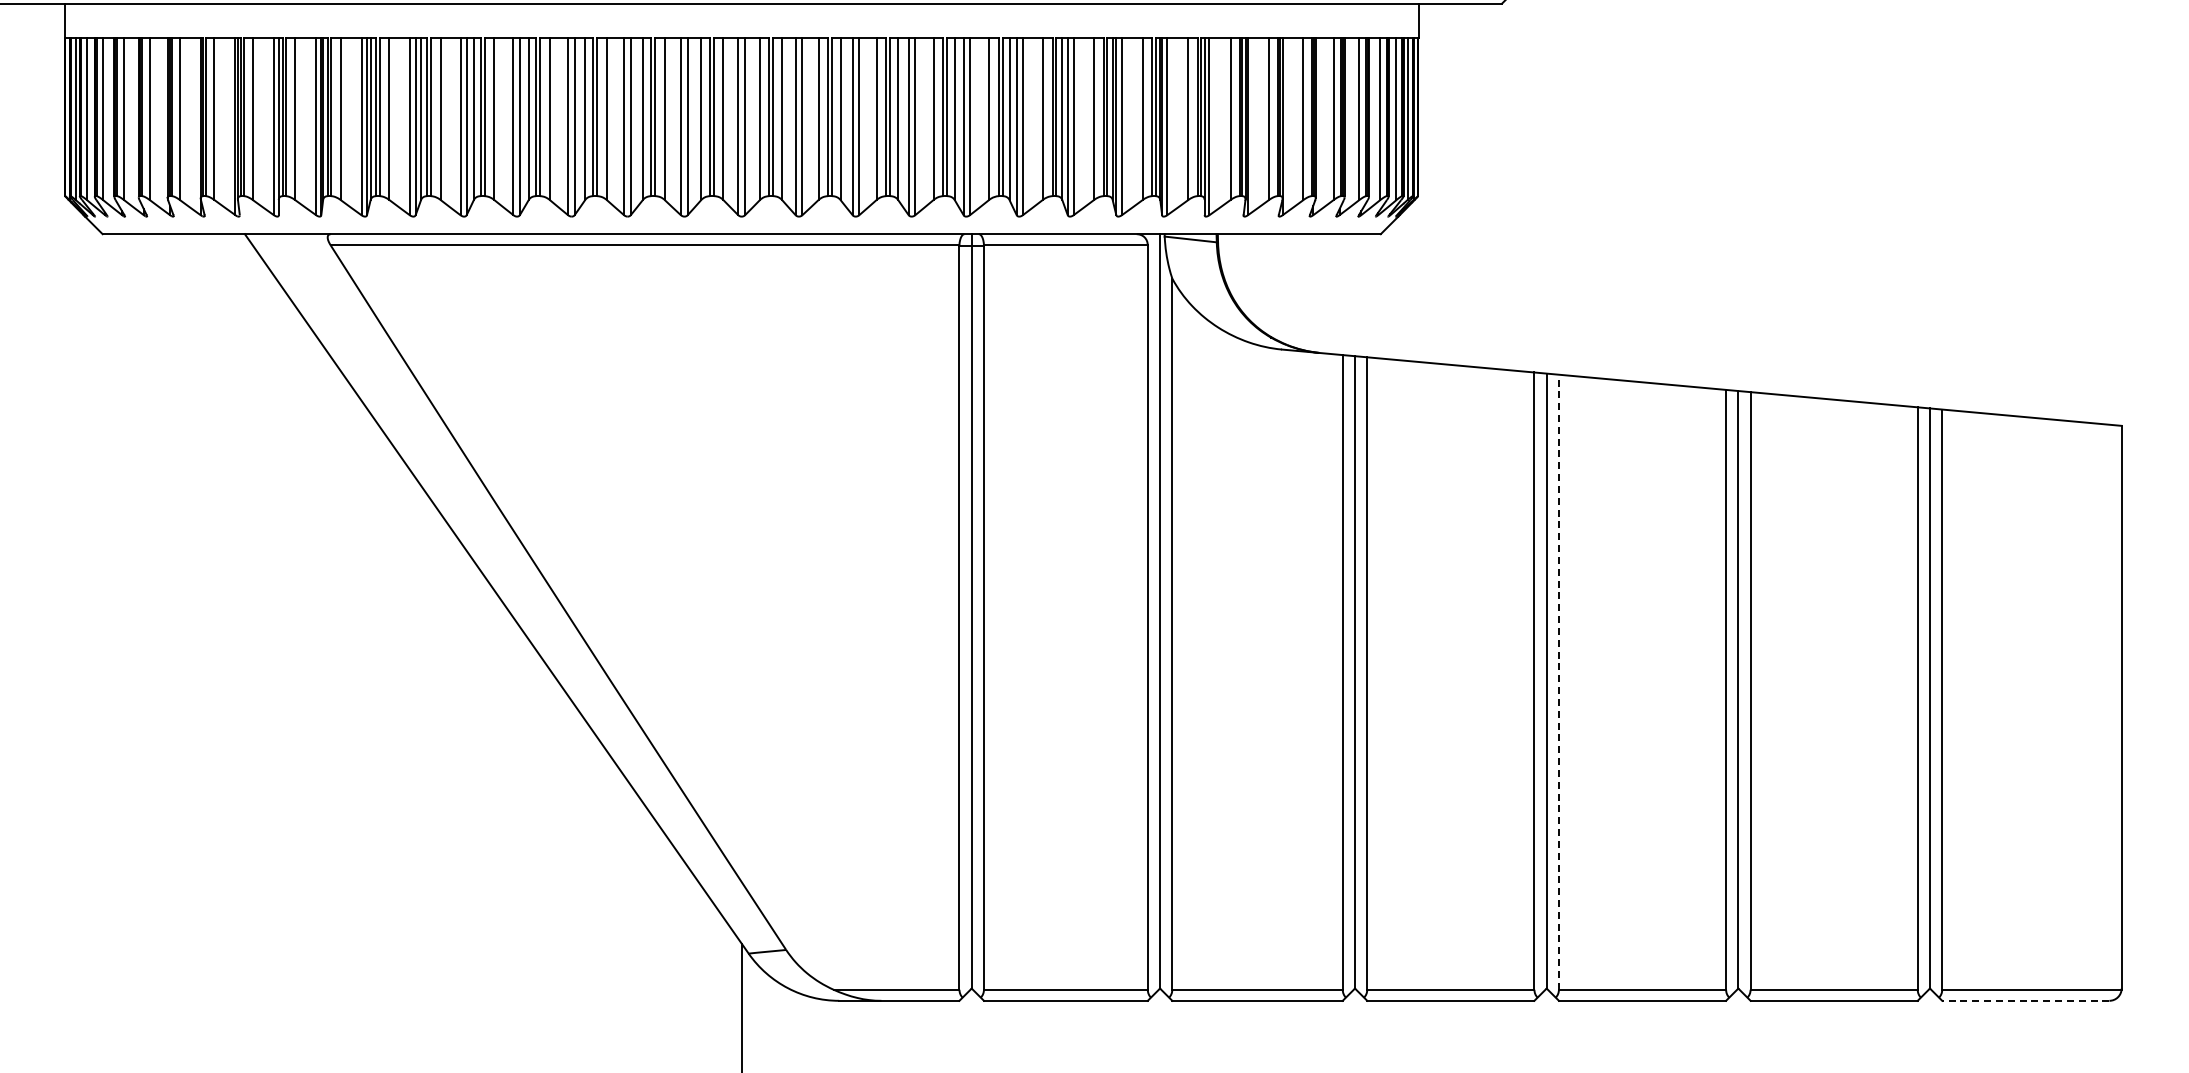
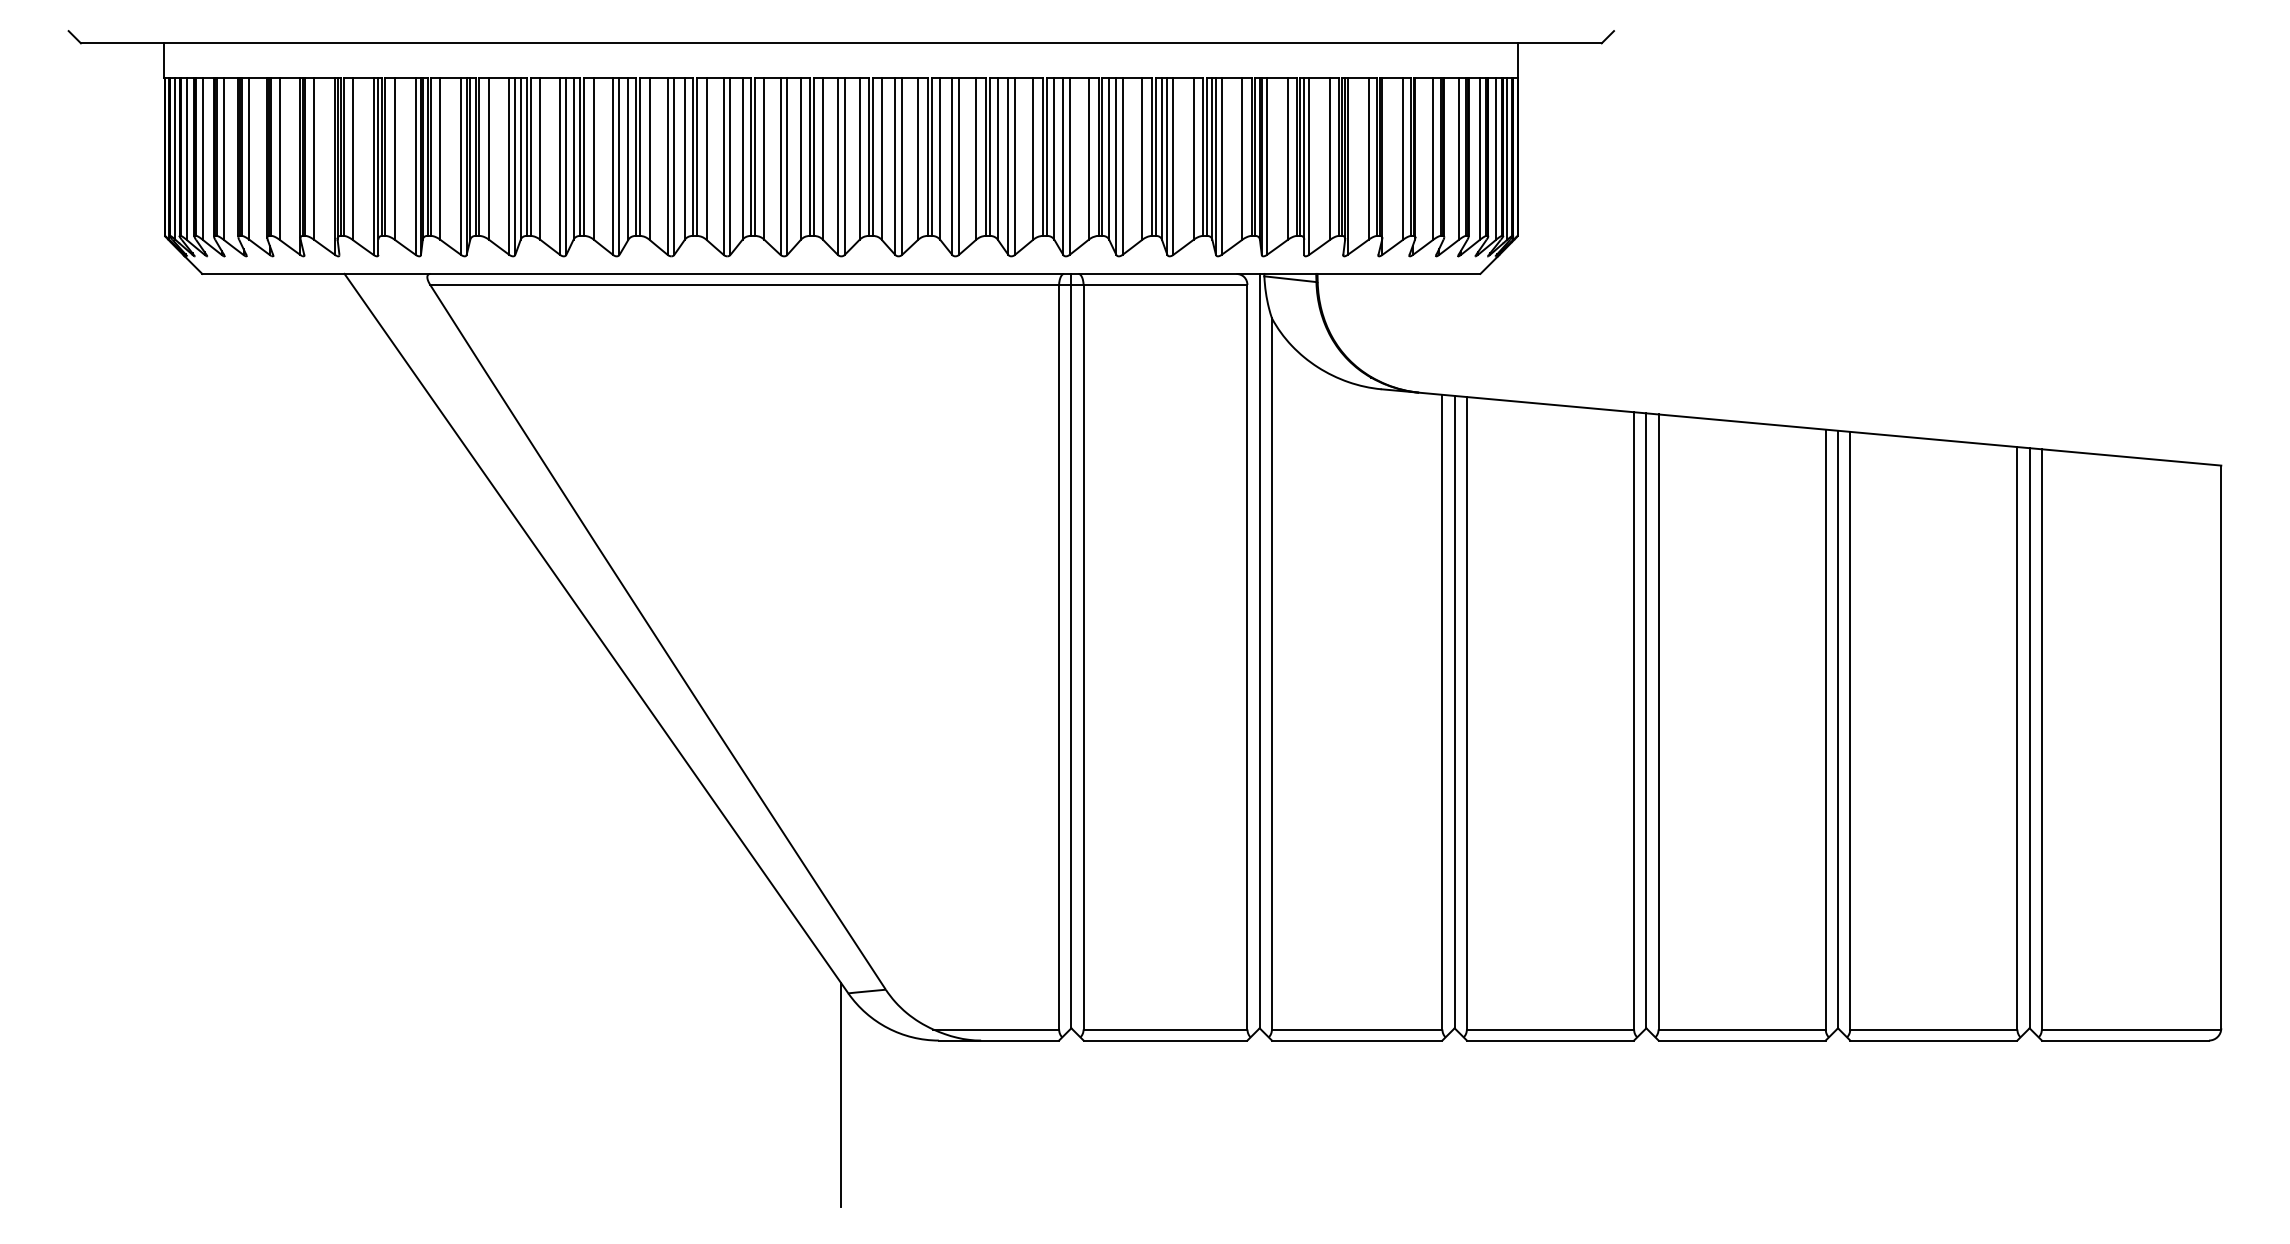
line: (1558, 682) -> (1658, 722), dashed -> solid
line: (2025, 1000) -> (2125, 1040), dashed -> solid

